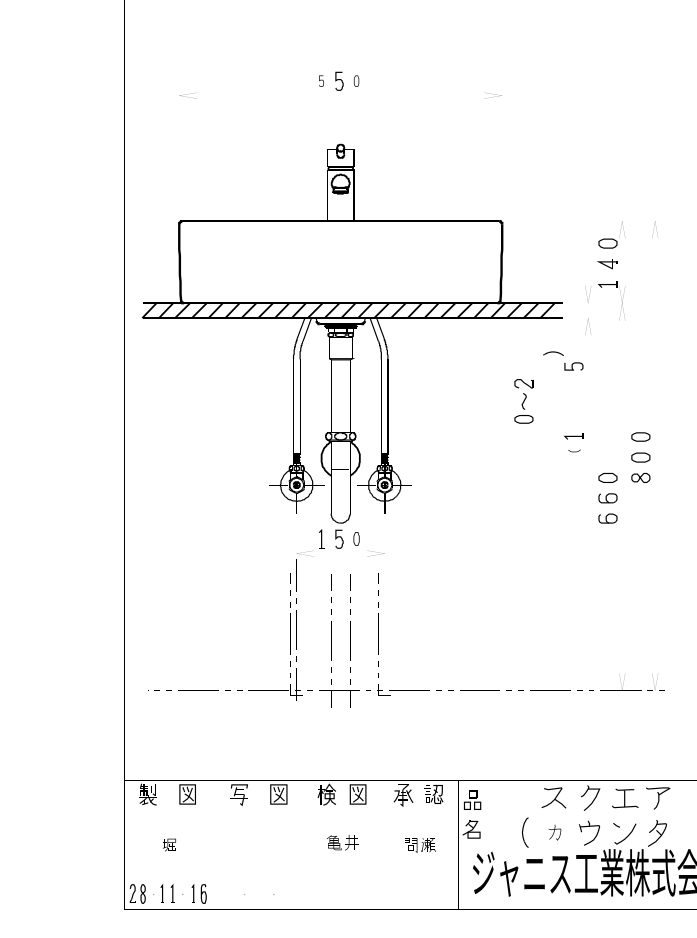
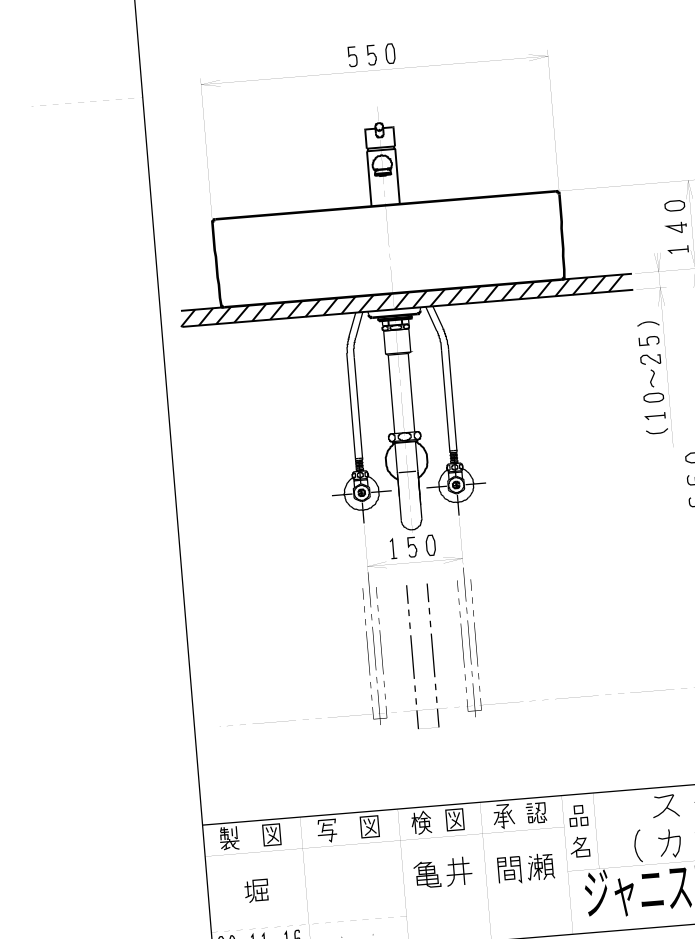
part: (321, 80) -> (352, 55), size x1.67
part: (356, 80) -> (390, 52), size x1.67
curve: (553, 352) -> (648, 322), moved
part: (523, 401) -> (651, 378), moved
part: (574, 450) -> (657, 431), size x1.67
part: (356, 538) -> (430, 544), size x1.43
part: (554, 832) -> (669, 843), size x1.67
part: (342, 842) -> (442, 872), size x1.67
part: (169, 844) -> (256, 890), size x1.67
part: (420, 845) -> (526, 869), size x1.67

